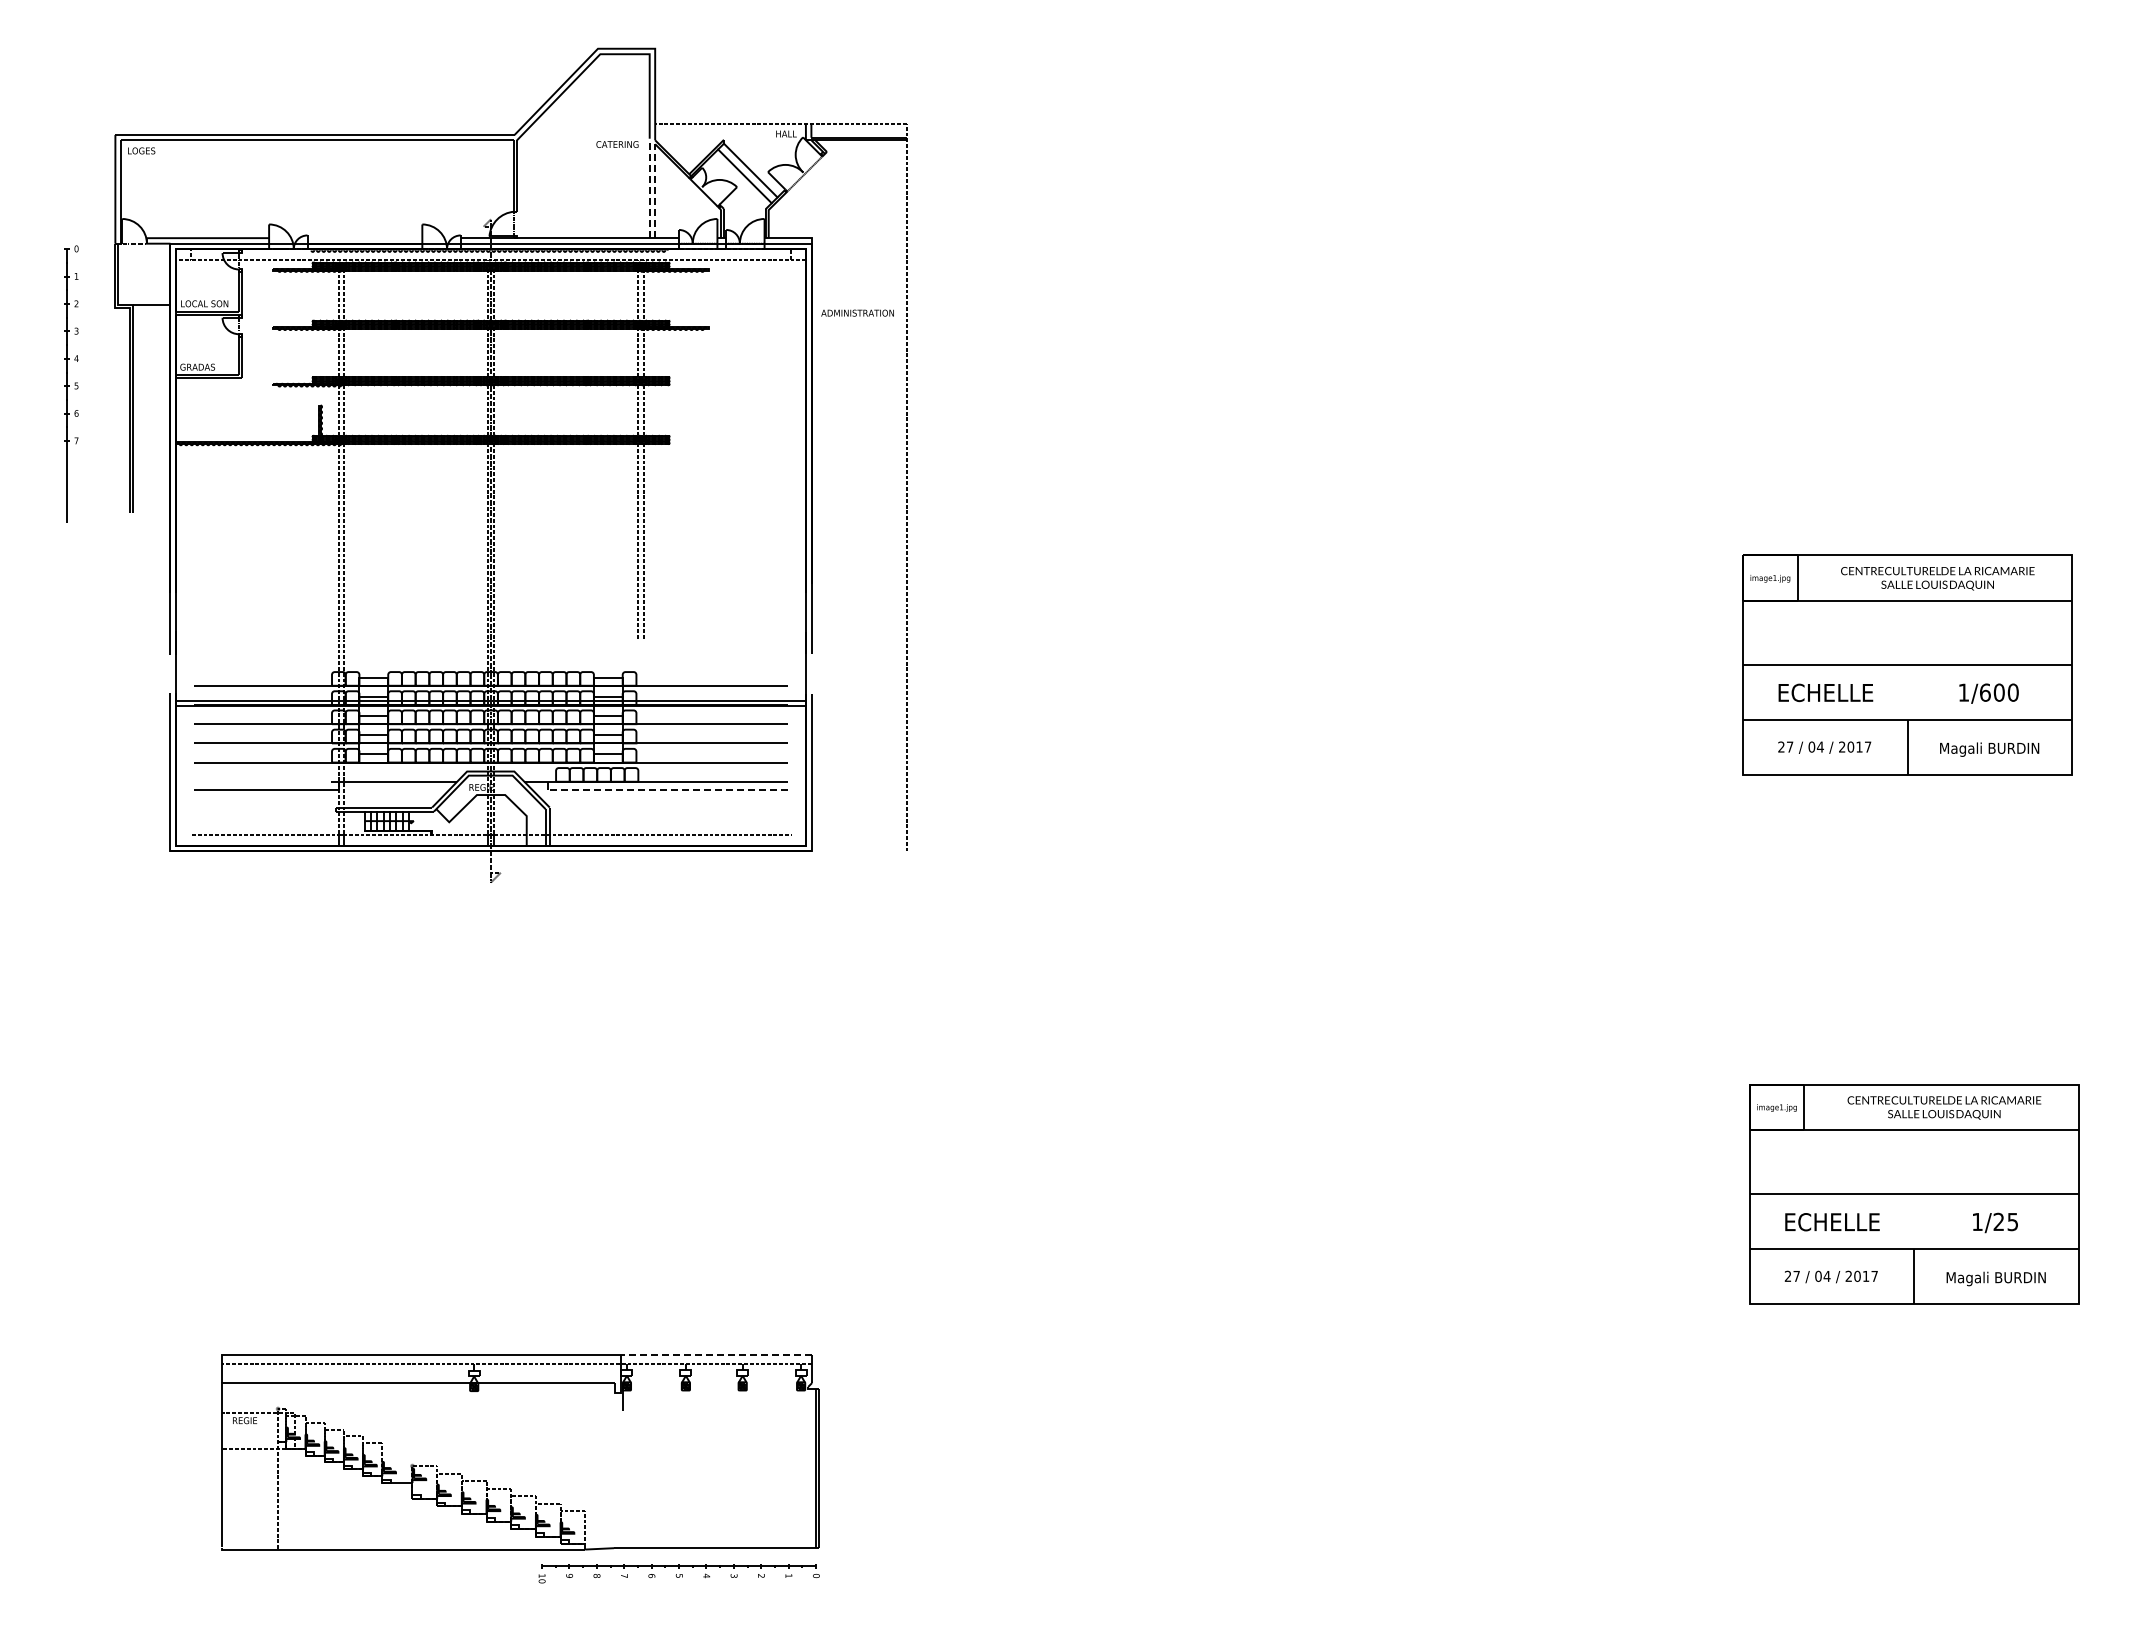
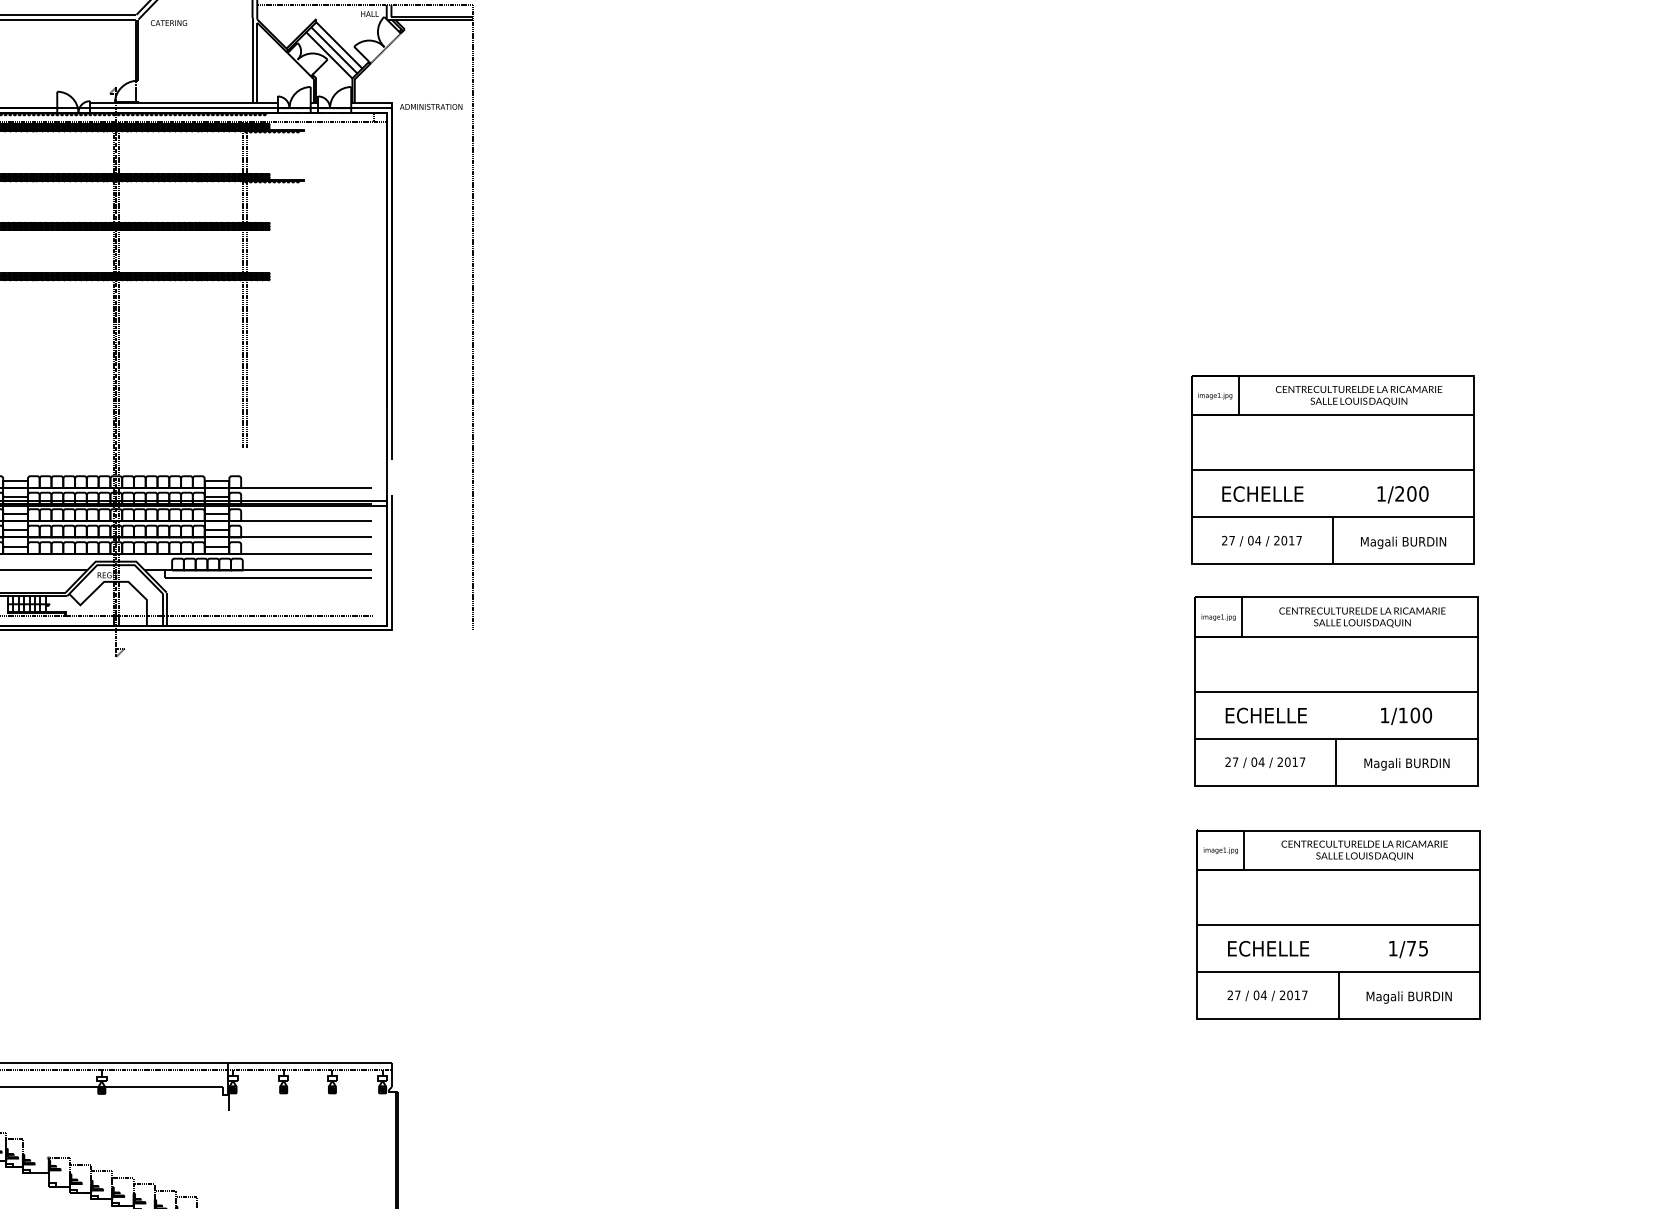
text: (617, 144) -> (169, 23), moved
line: (738, 182) -> (328, 55), added
line: (649, 187) -> (252, 59), dashed -> solid
line: (655, 190) -> (257, 62), dashed -> solid
text: (857, 312) -> (431, 106), moved
text: (1985, 692) -> (1399, 493), 1/600 -> 1/200
line: (667, 790) -> (267, 577), dashed -> solid
part: (1911, 922) -> (1336, 691), added
text: (1998, 1221) -> (1411, 948), 1/25 -> 1/75
line: (716, 1355) -> (309, 1063), dashed -> solid

